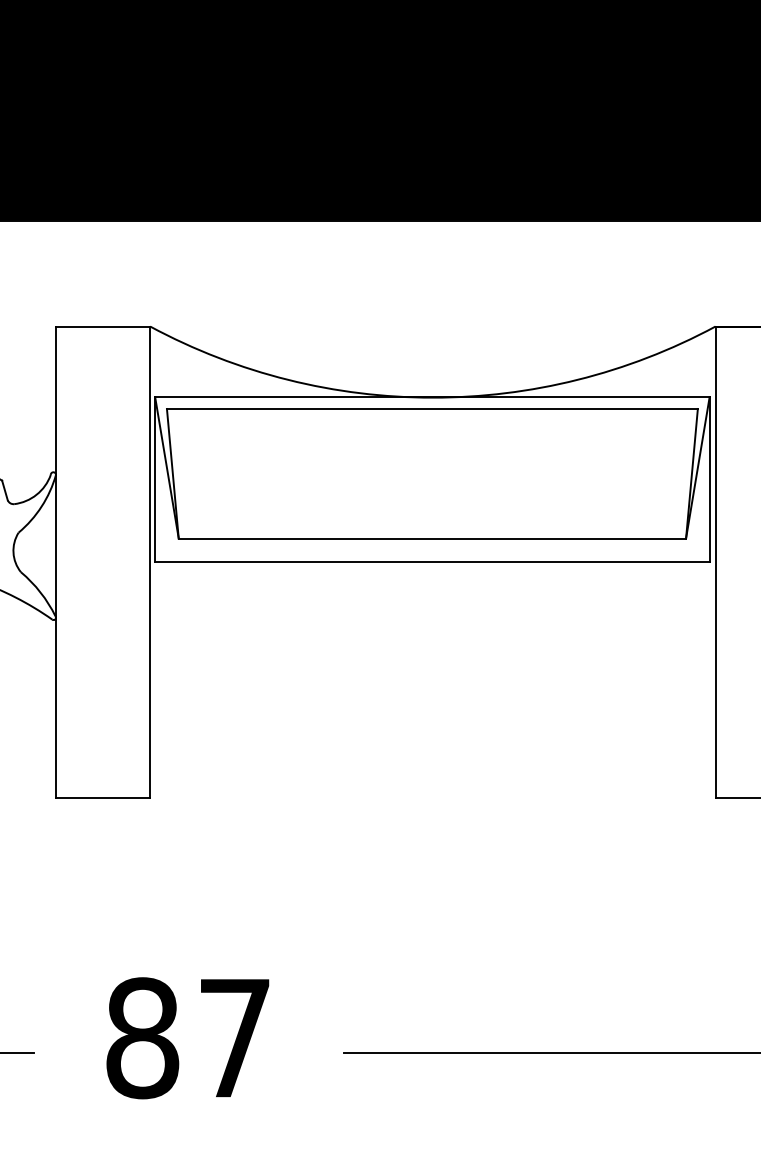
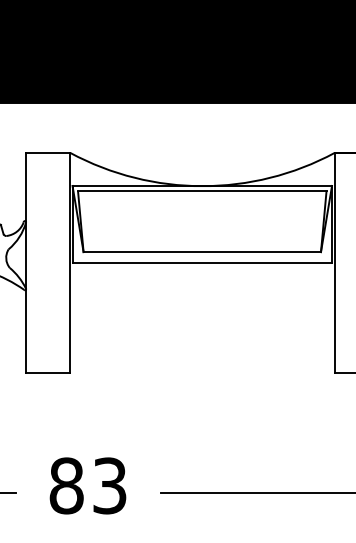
text: (234, 1037) -> (109, 485), 87 -> 83

